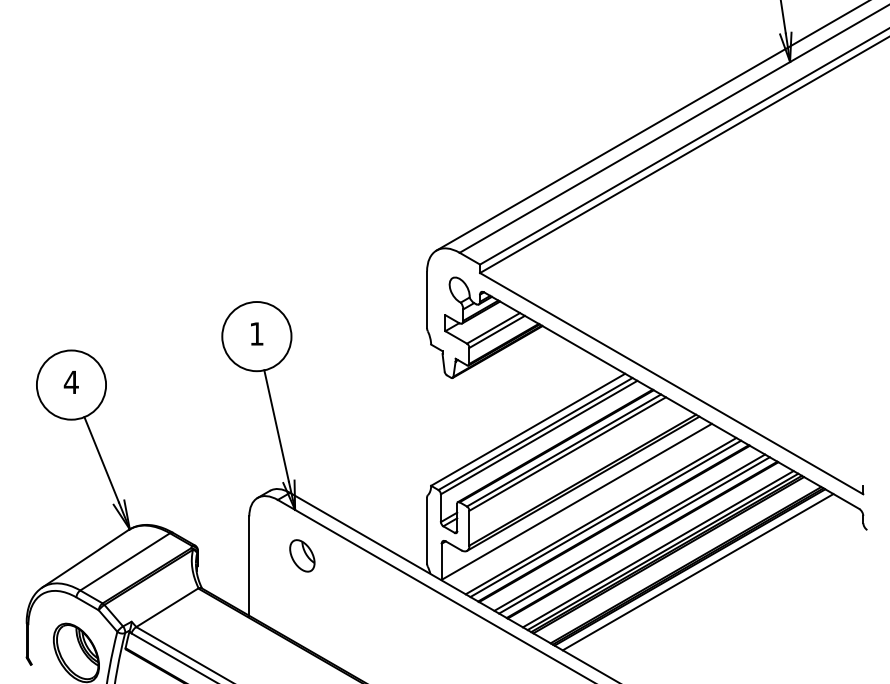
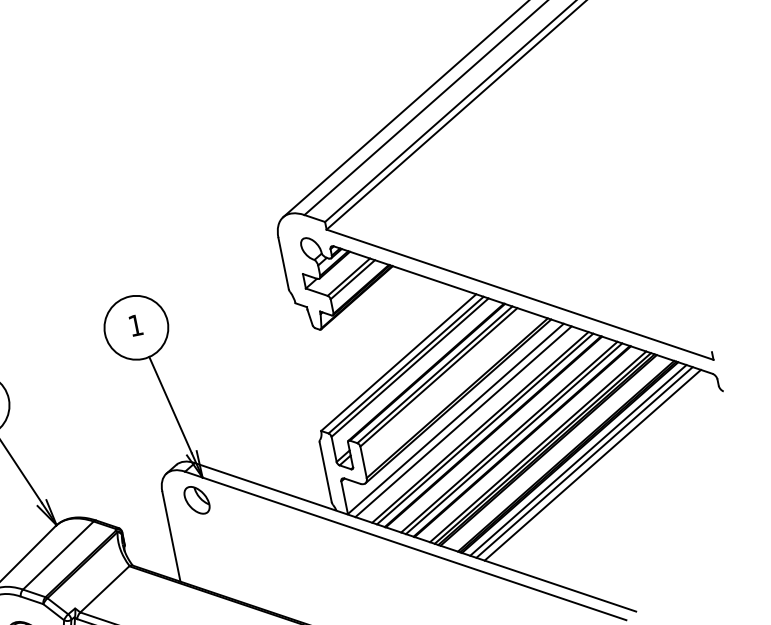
line: (584, 506) -> (463, 421), added
part: (302, 555) -> (197, 499), moved
line: (703, 575) -> (583, 462), added
line: (712, 580) -> (592, 465), added

